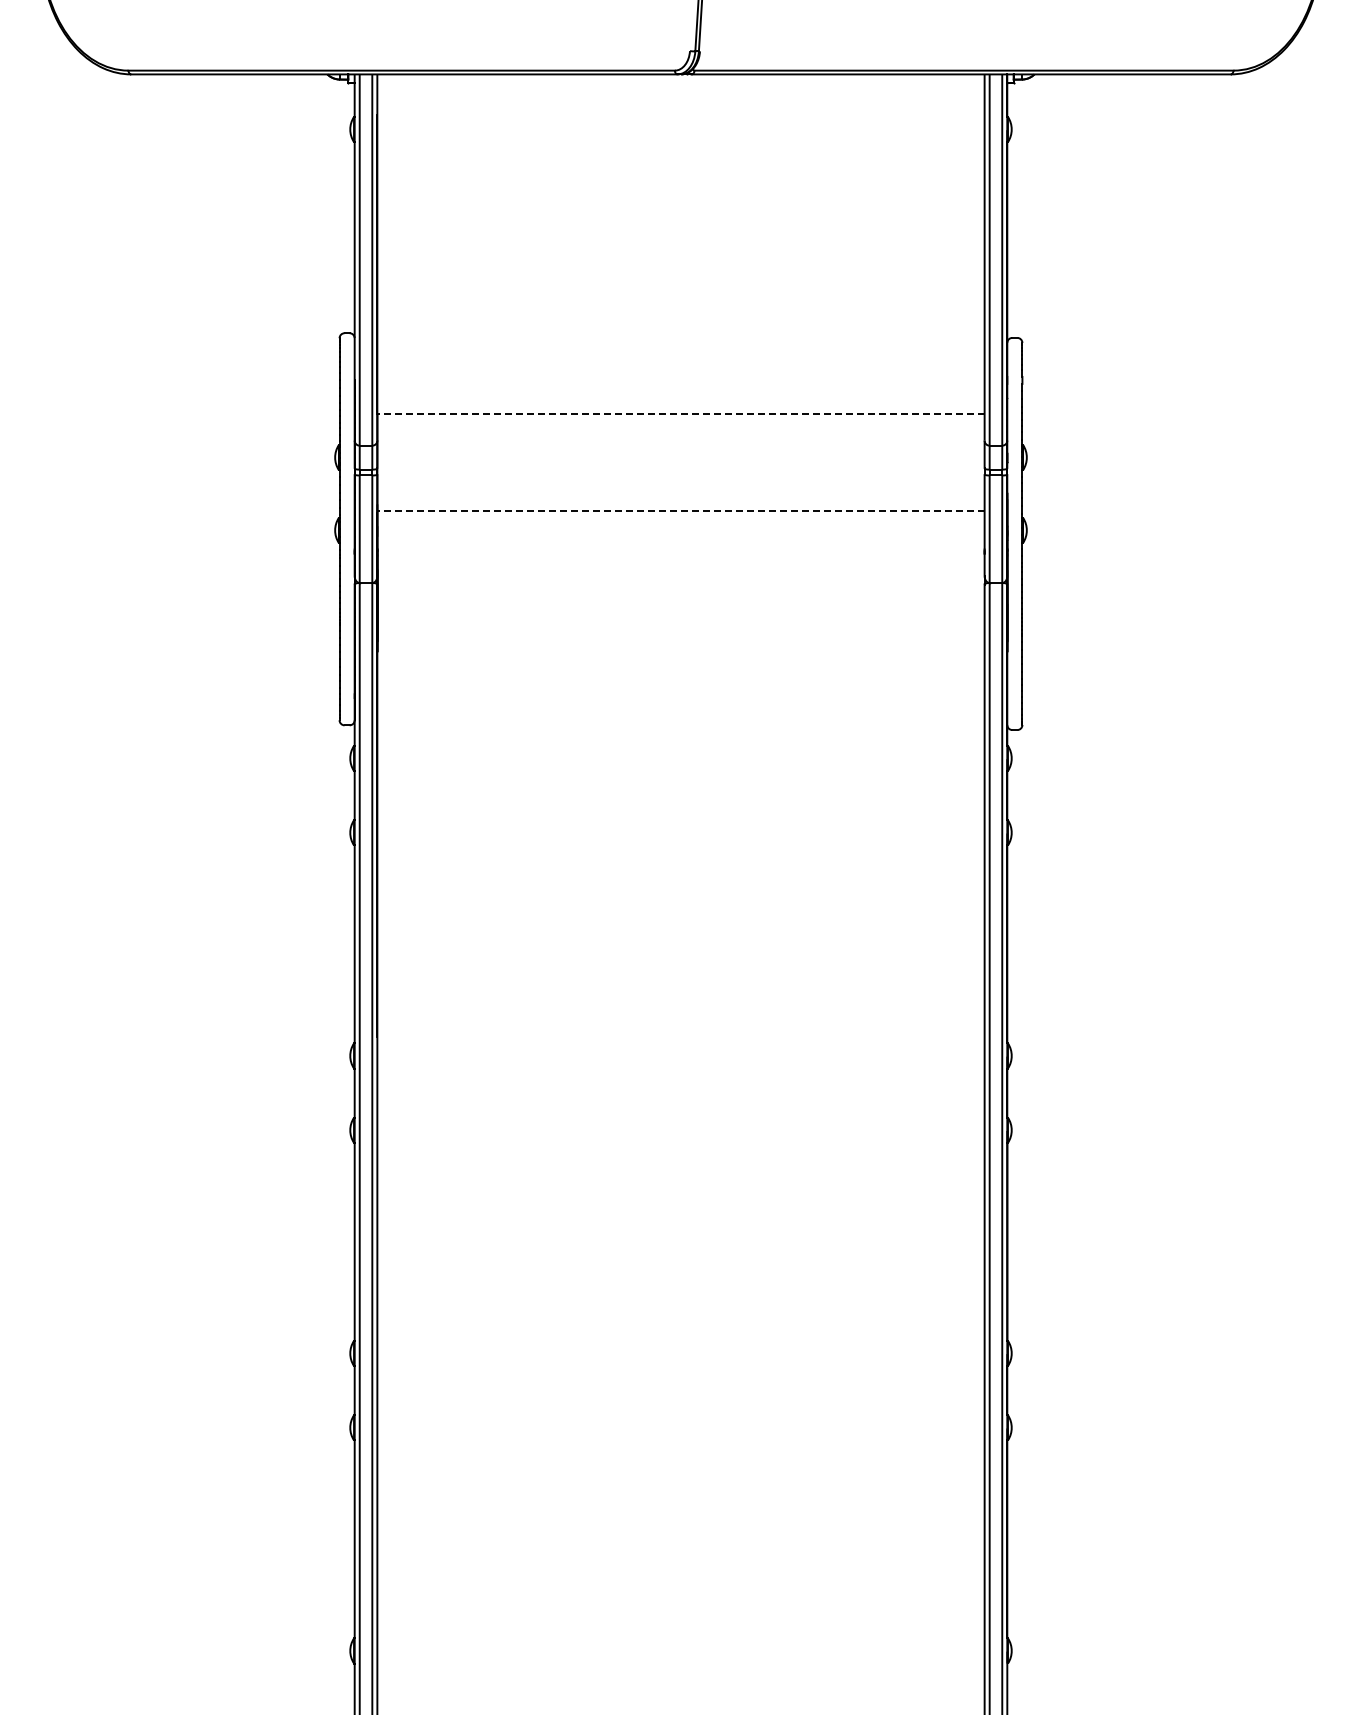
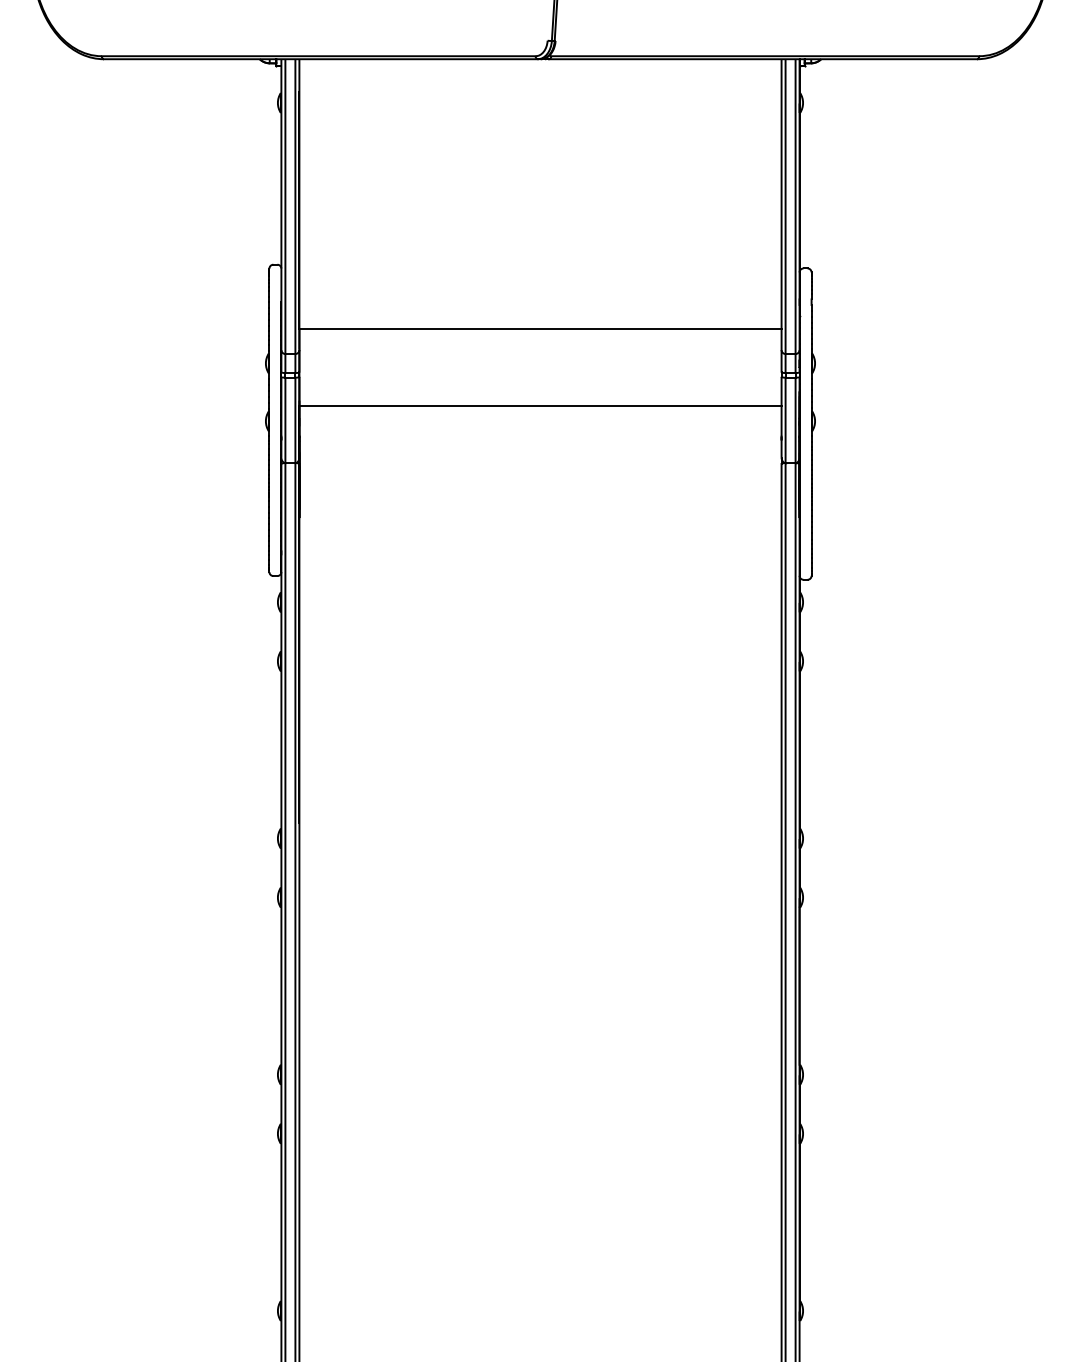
line: (681, 414) -> (540, 329), dashed -> solid
line: (681, 511) -> (540, 406), dashed -> solid

